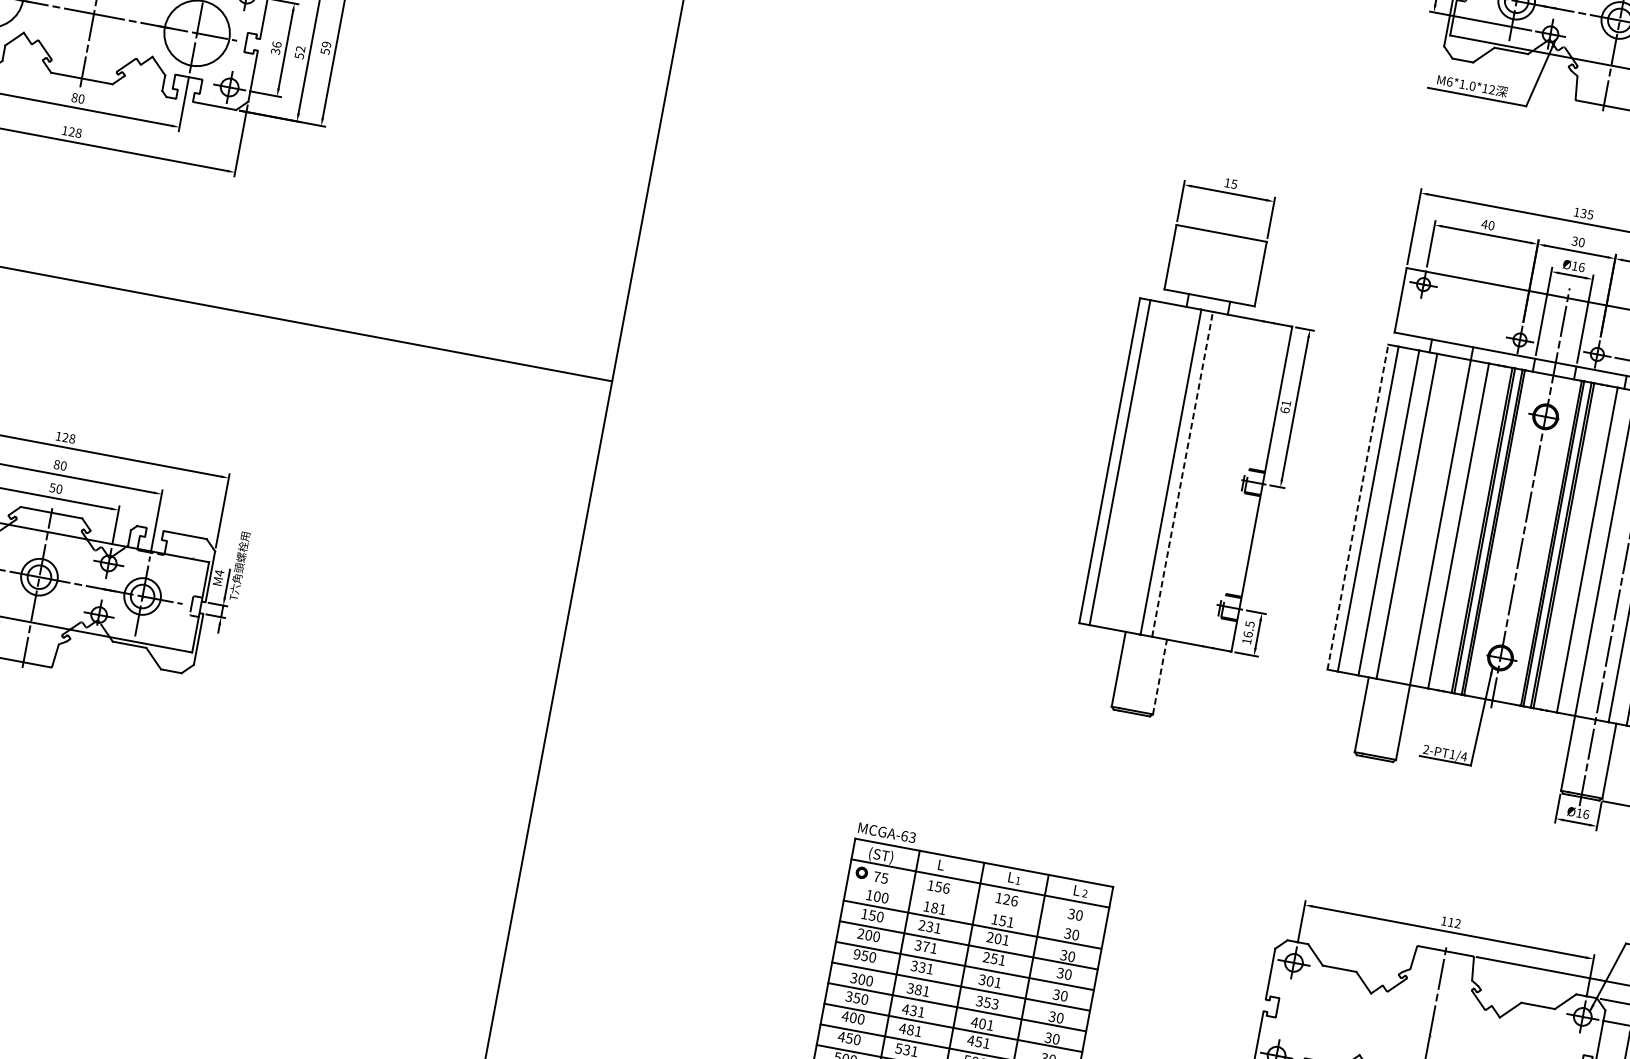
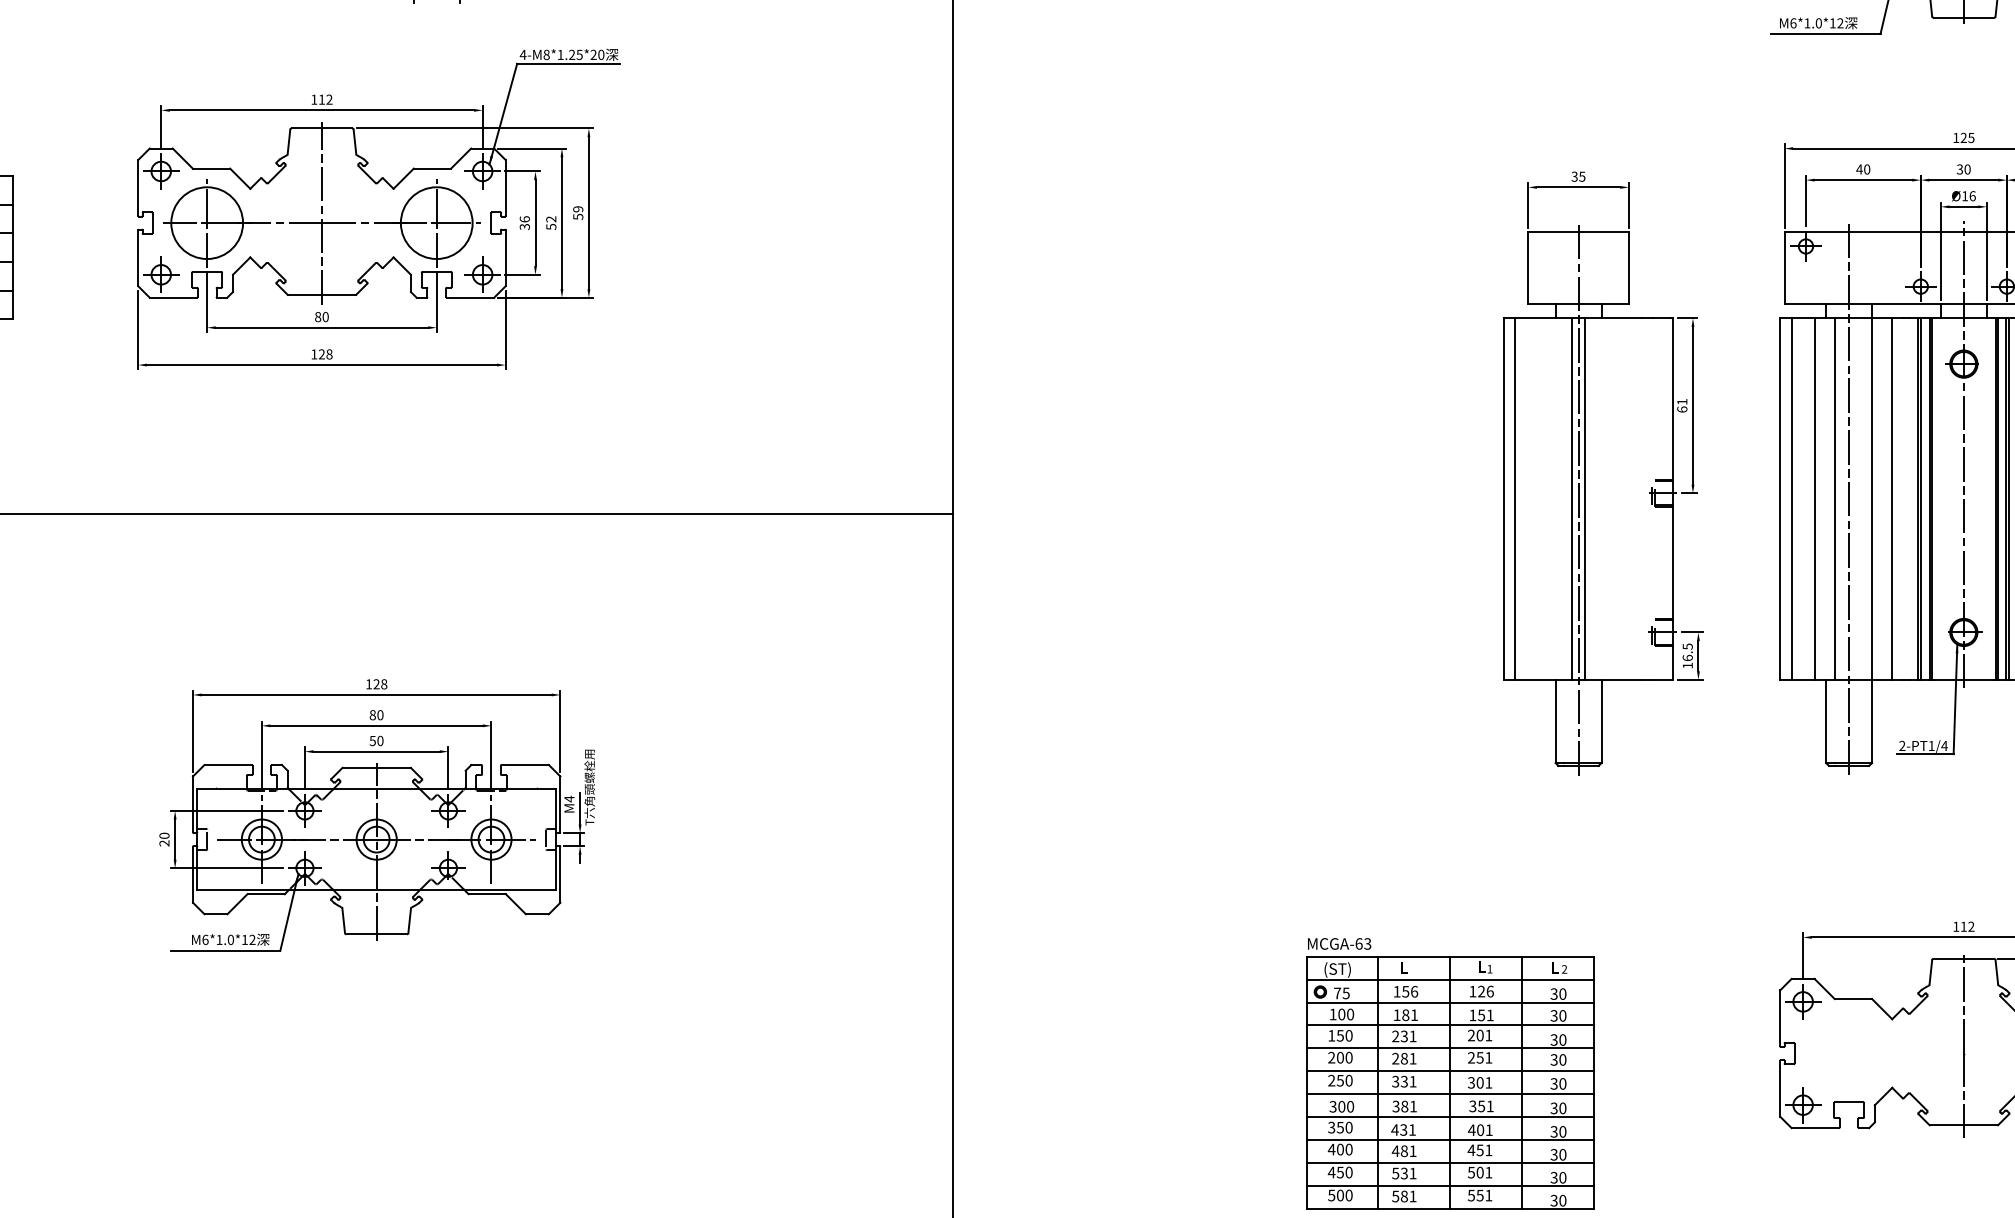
text: (1227, 182) -> (1574, 176), 15 -> 35
text: (1583, 214) -> (1963, 138), 135 -> 125
line: (1176, 472) -> (1578, 498), added
line: (1182, 474) -> (1585, 499), dashed -> solid
line: (1358, 507) -> (1780, 499), dashed -> solid
line: (1420, 517) -> (1849, 497), added
line: (1159, 677) -> (1601, 721), dashed -> solid
line: (976, 903) -> (1449, 1002), added
text: (921, 945) -> (1399, 1058), 371 -> 281
text: (856, 954) -> (1331, 1080), 950 -> 250
text: (994, 1004) -> (1489, 1106), 353 -> 351

